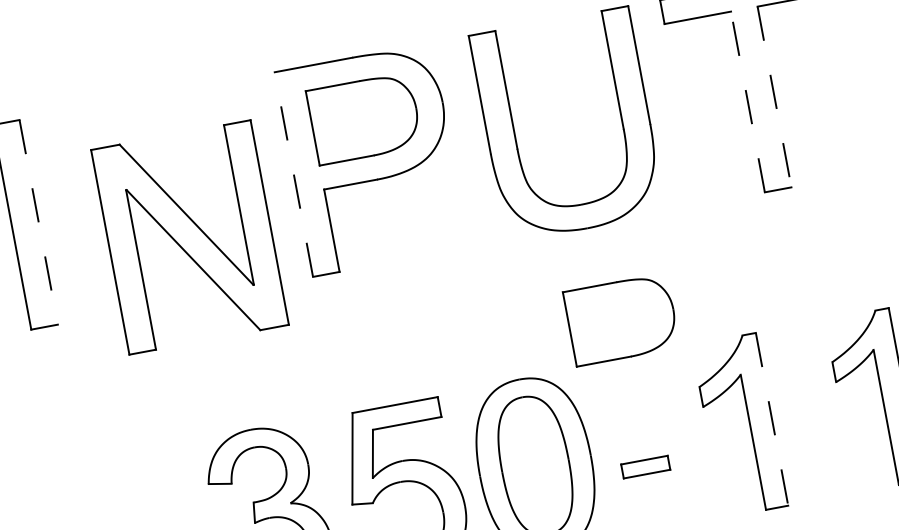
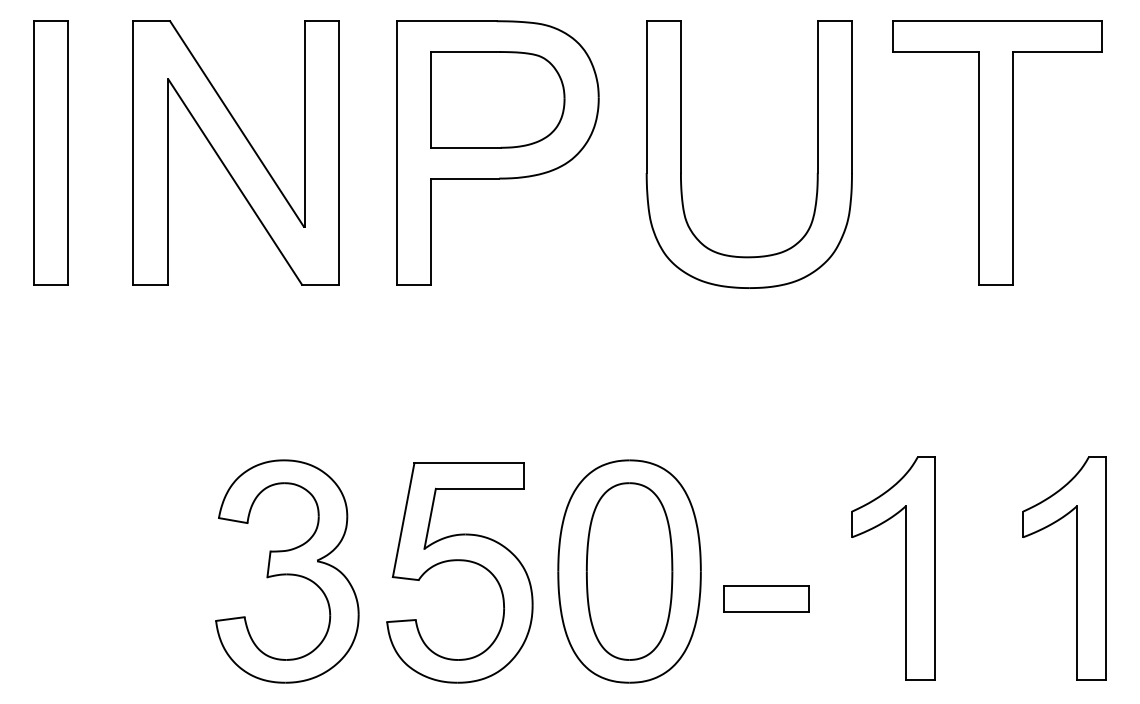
line: (774, 97) -> (1012, 168), dashed -> solid
line: (747, 101) -> (978, 167), dashed -> solid
line: (293, 174) -> (396, 152), dashed -> solid
line: (38, 221) -> (68, 152), dashed -> solid
part: (189, 237) -> (235, 152), moved
part: (621, 319) -> (770, 409), removed
line: (771, 419) -> (934, 569), dashed -> solid
part: (645, 466) -> (766, 598), size x1.43

